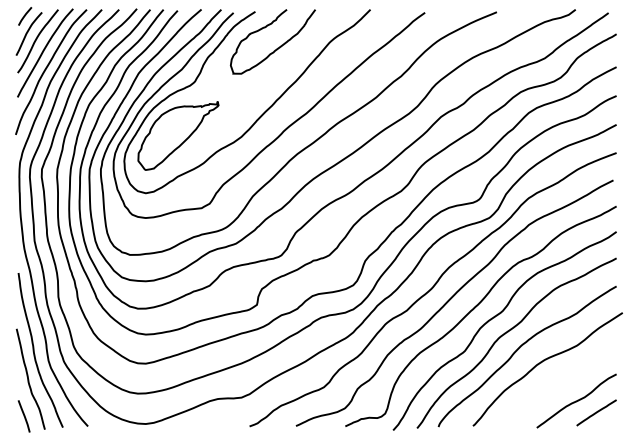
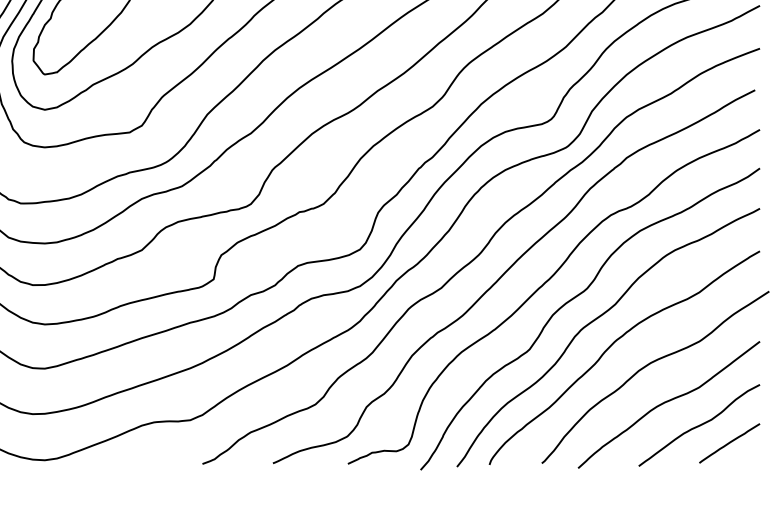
curve: (555, 386) -> (667, 403), added

